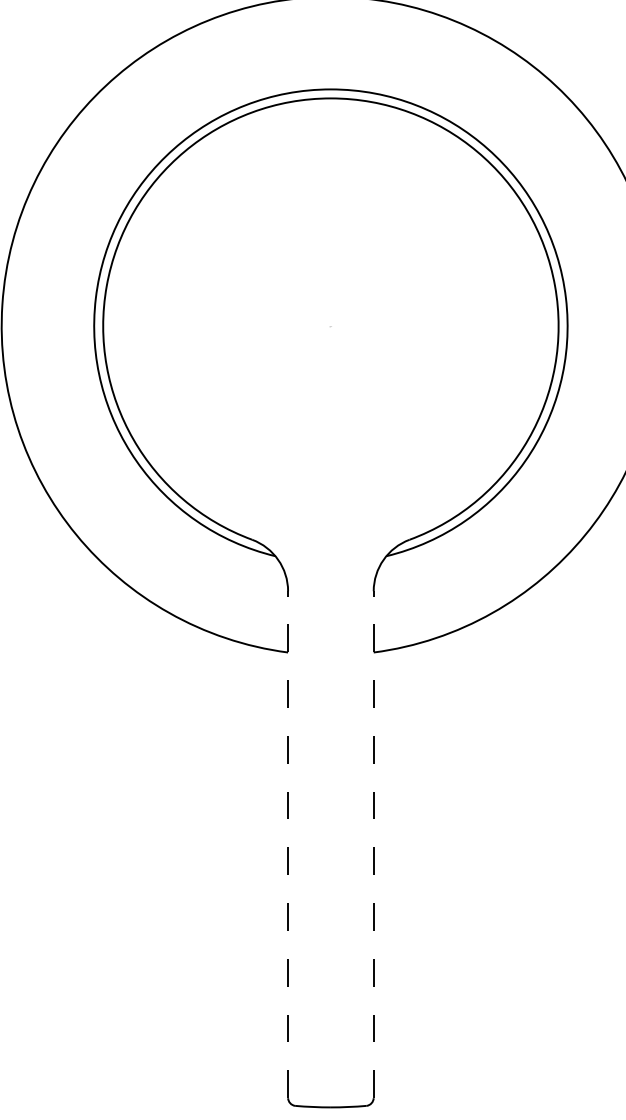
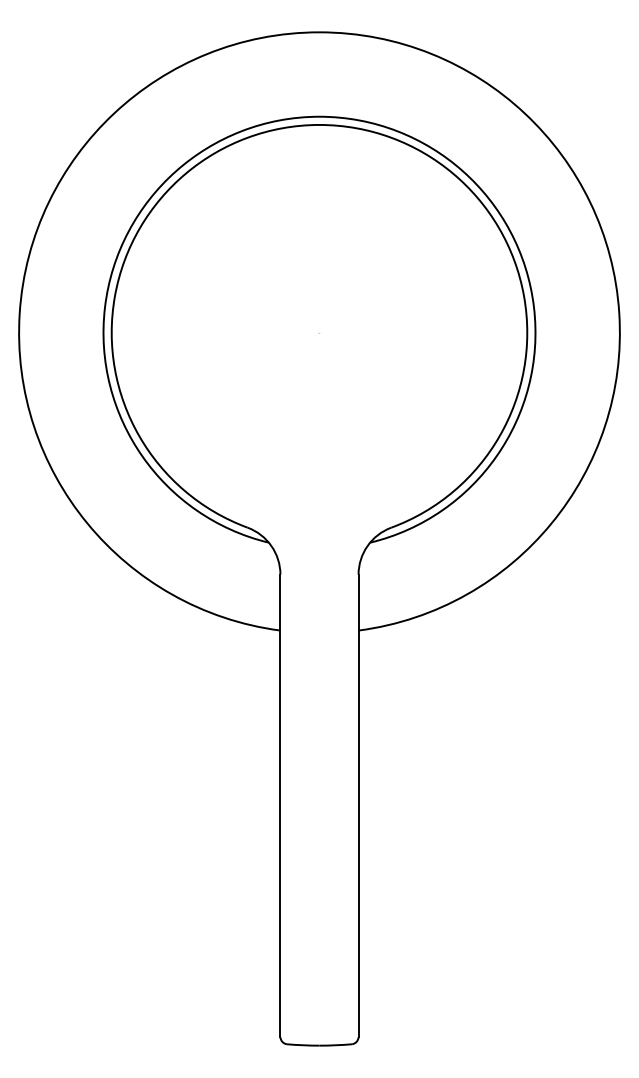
line: (288, 844) -> (280, 805), dashed -> solid
line: (373, 844) -> (358, 805), dashed -> solid

